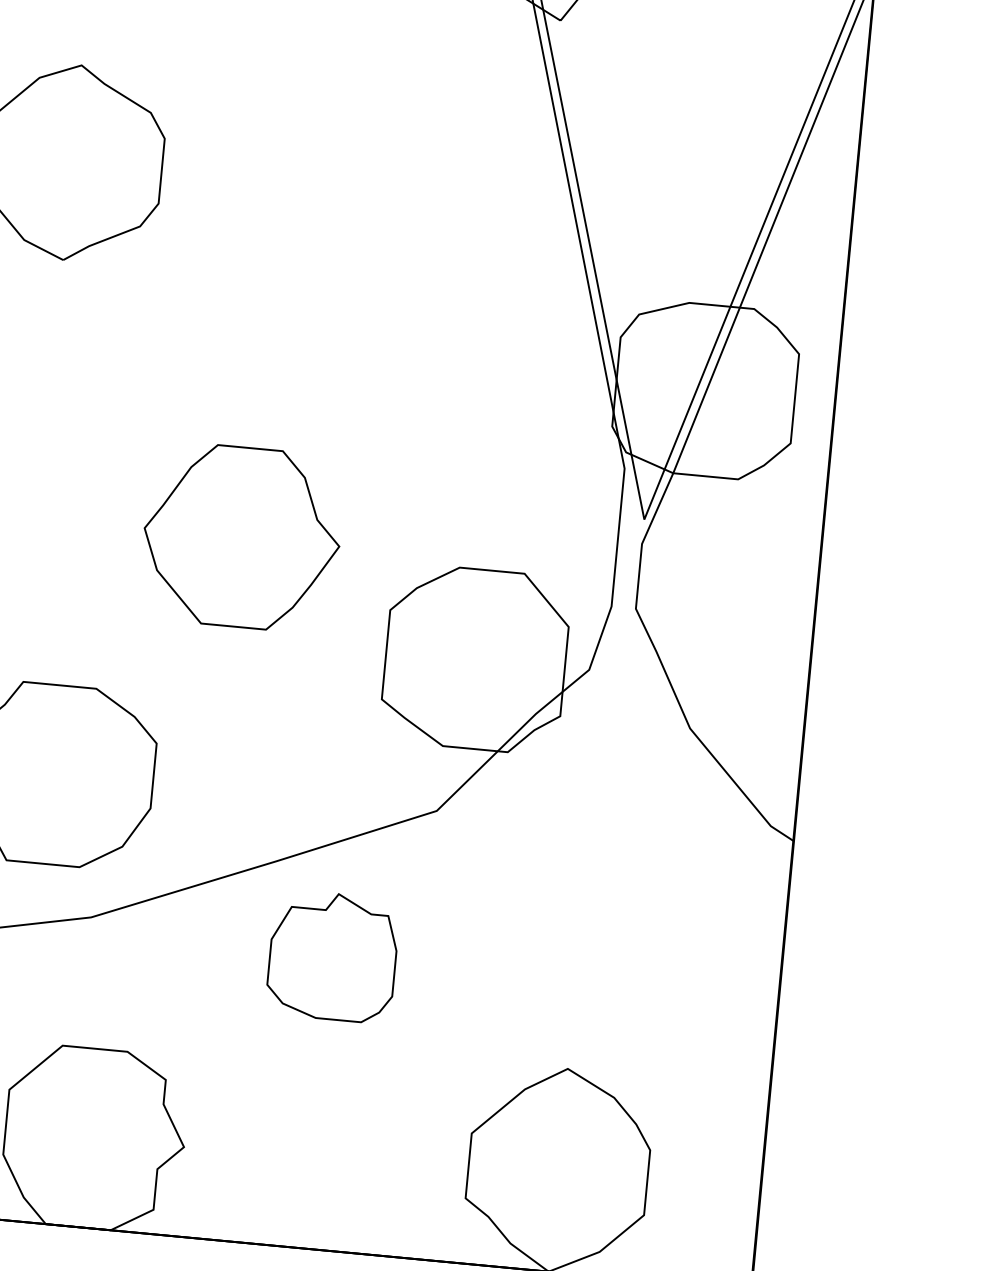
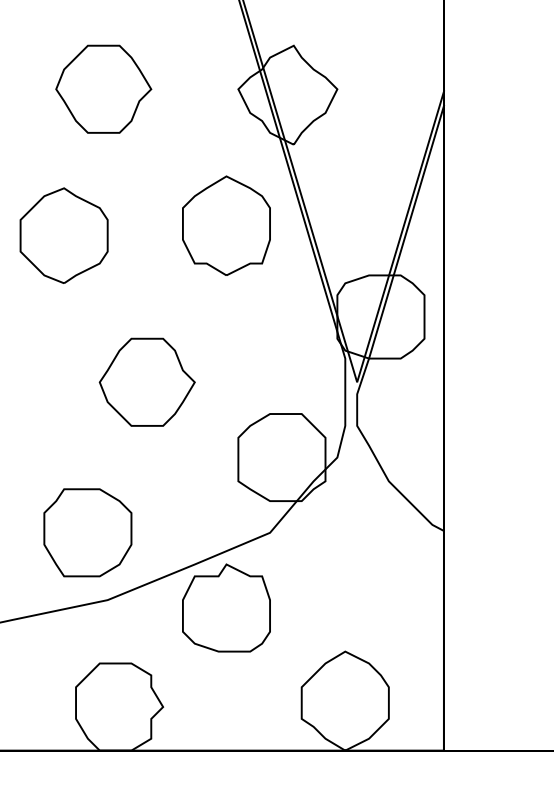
part: (407, 173) -> (226, 225), added
part: (240, 535) -> (146, 381), moved
part: (333, 955) -> (226, 607), size x1.43

